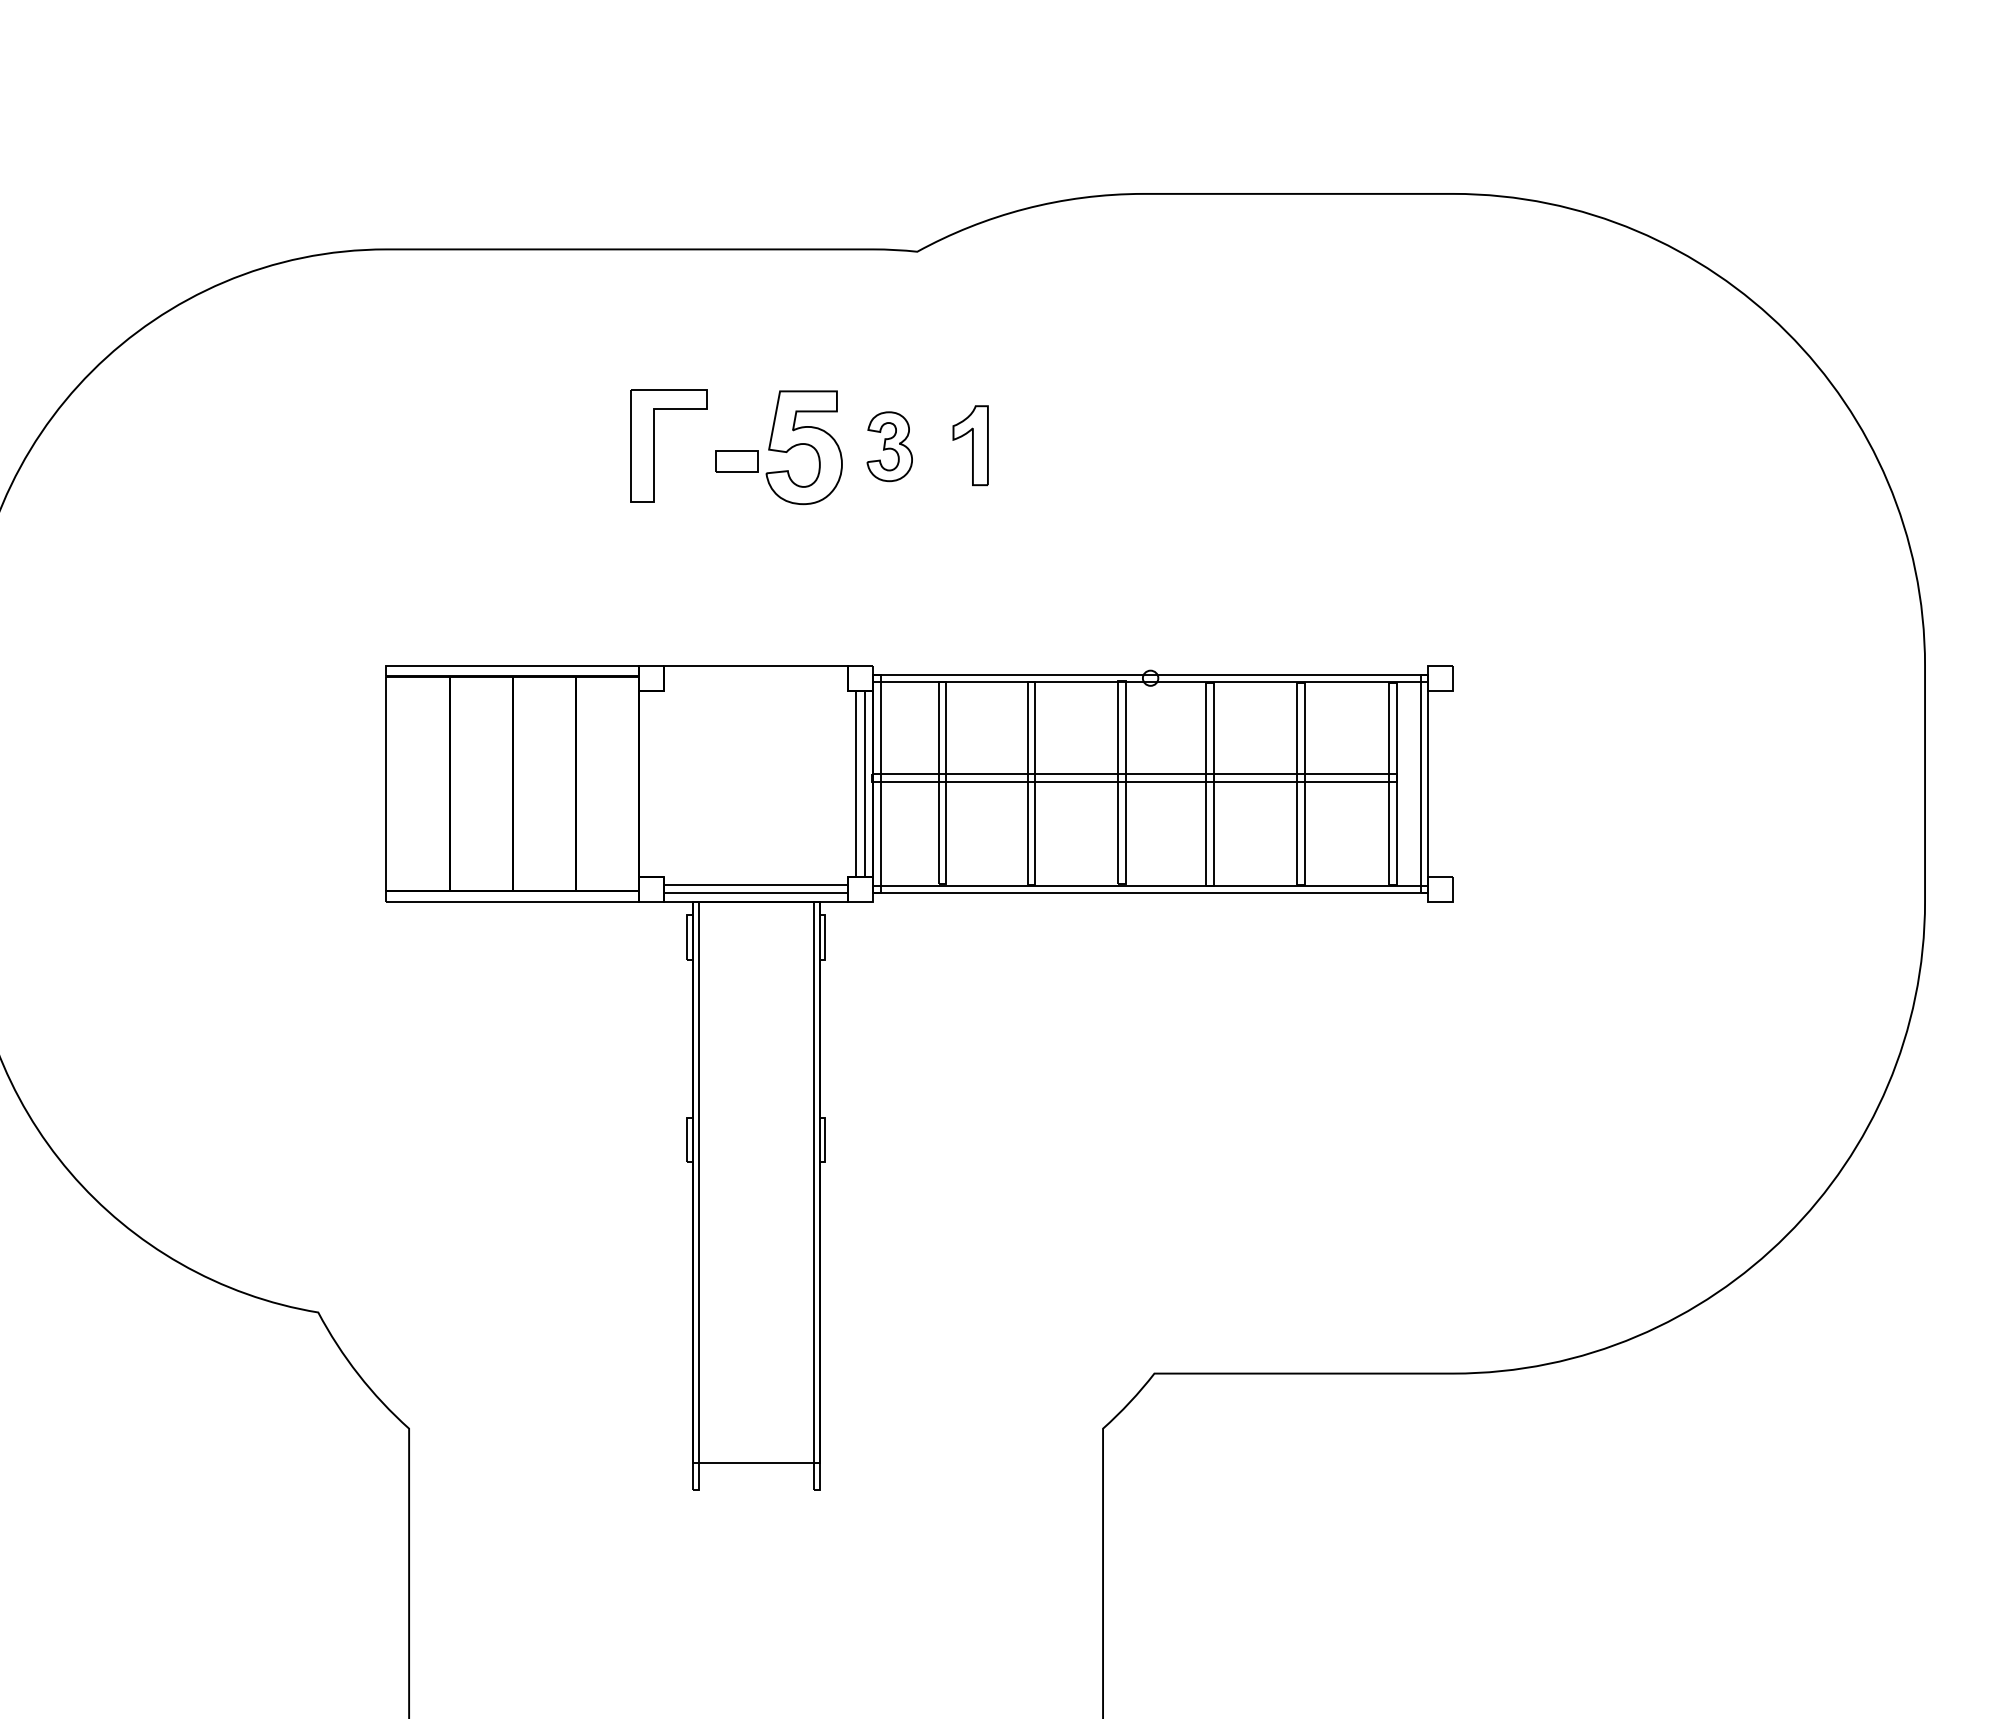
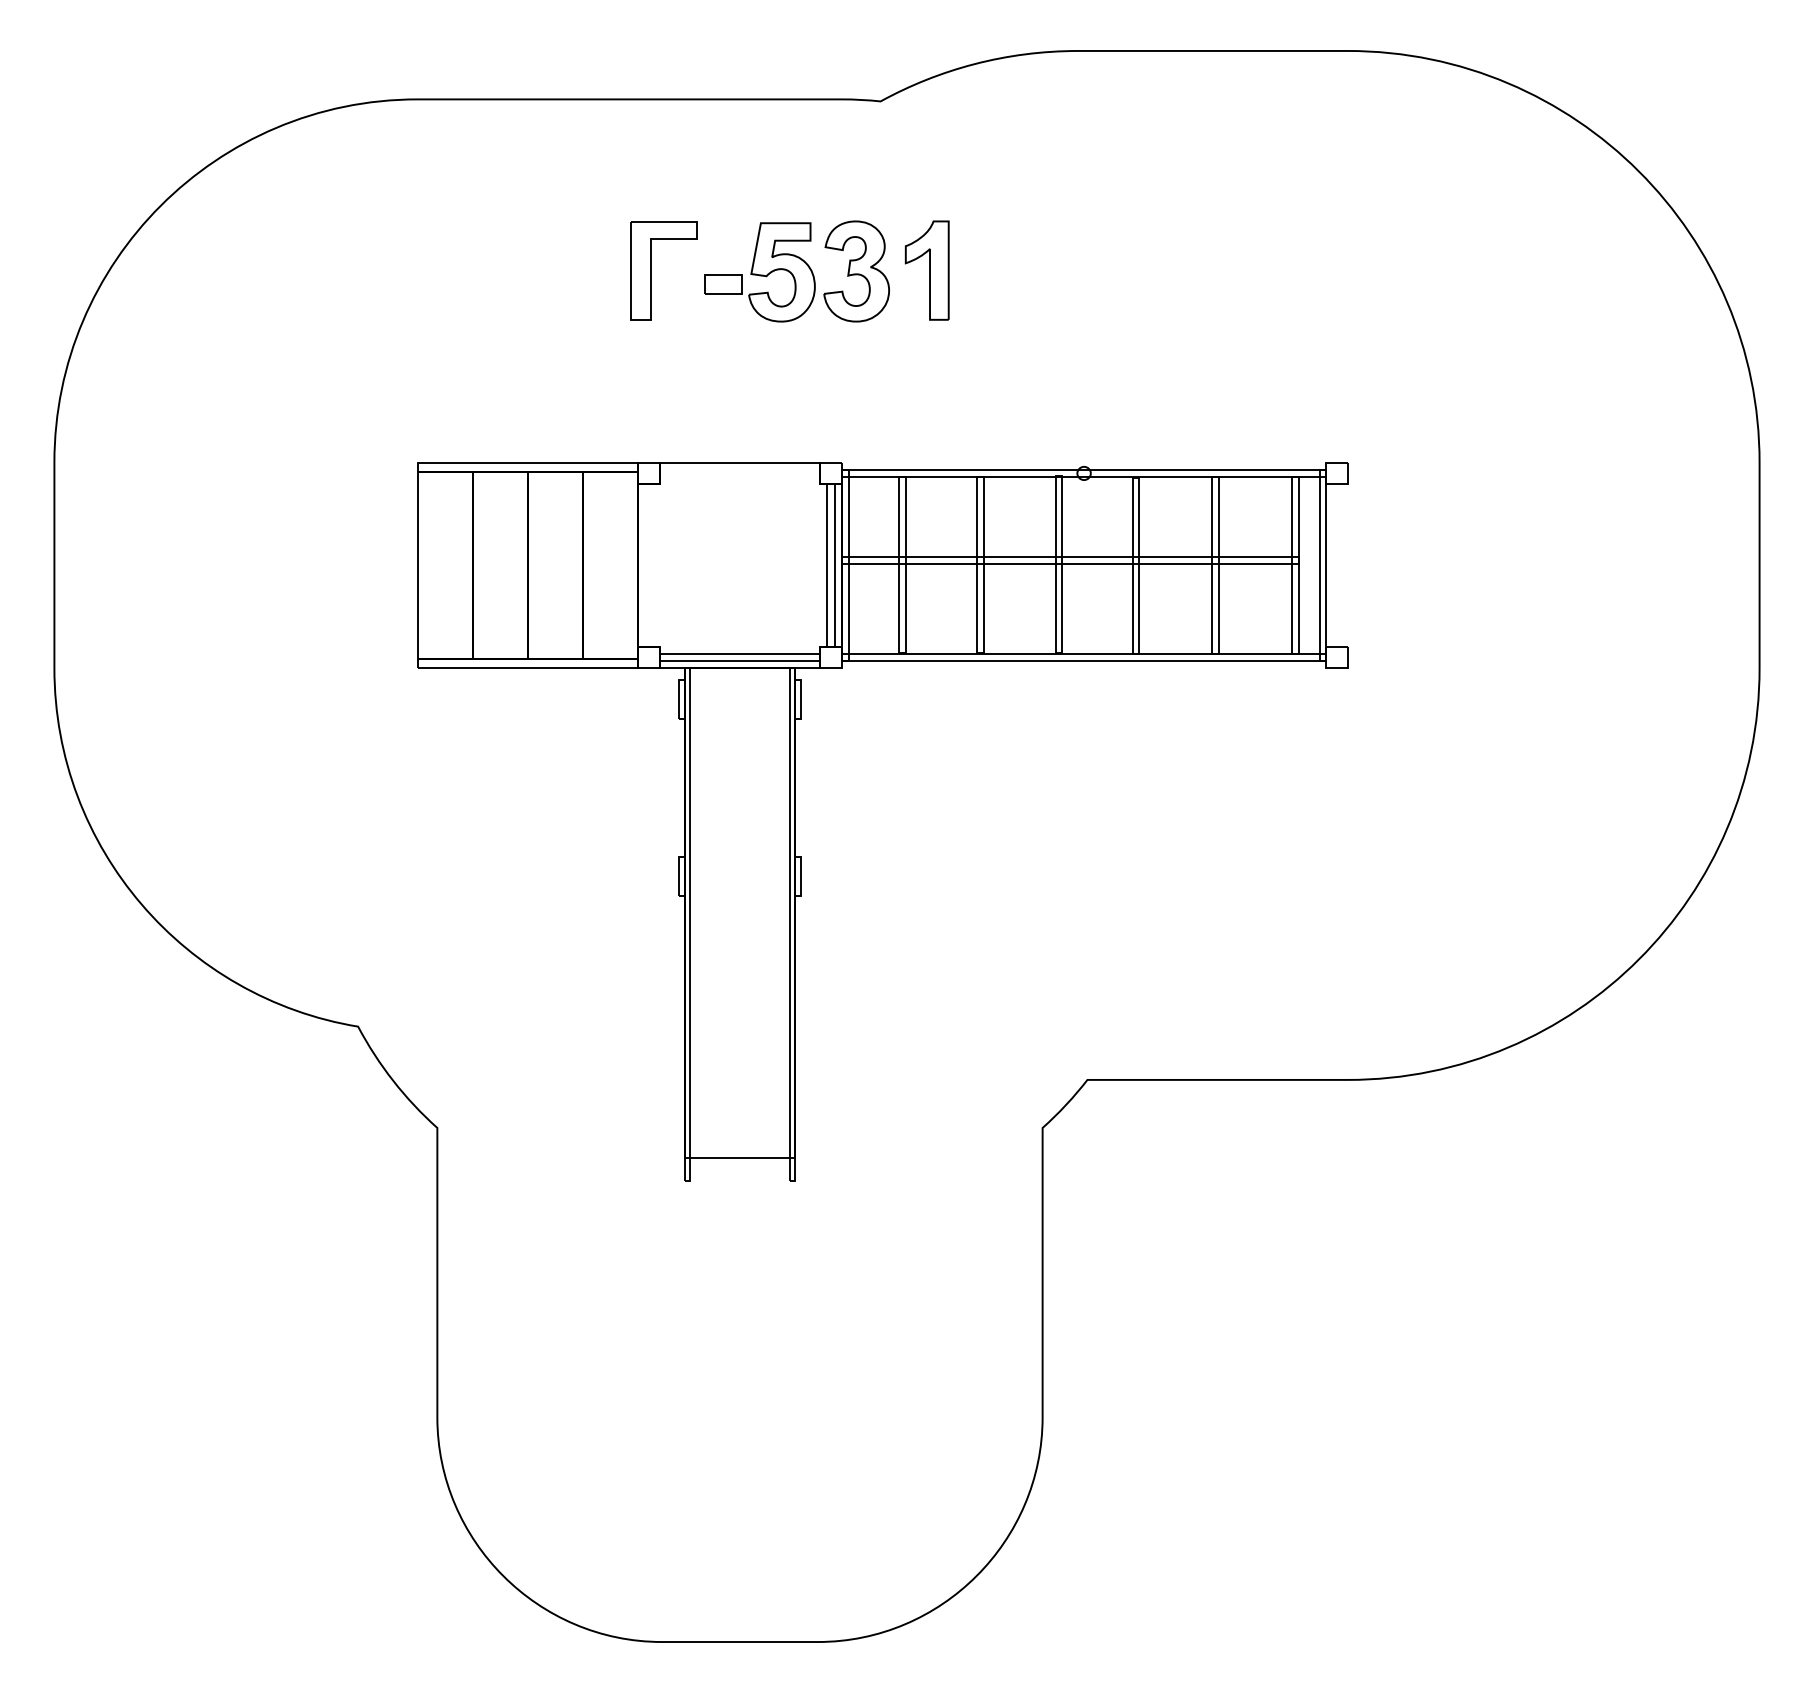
part: (969, 445) -> (926, 270), size x1.43
part: (889, 446) -> (856, 271), size x1.67

